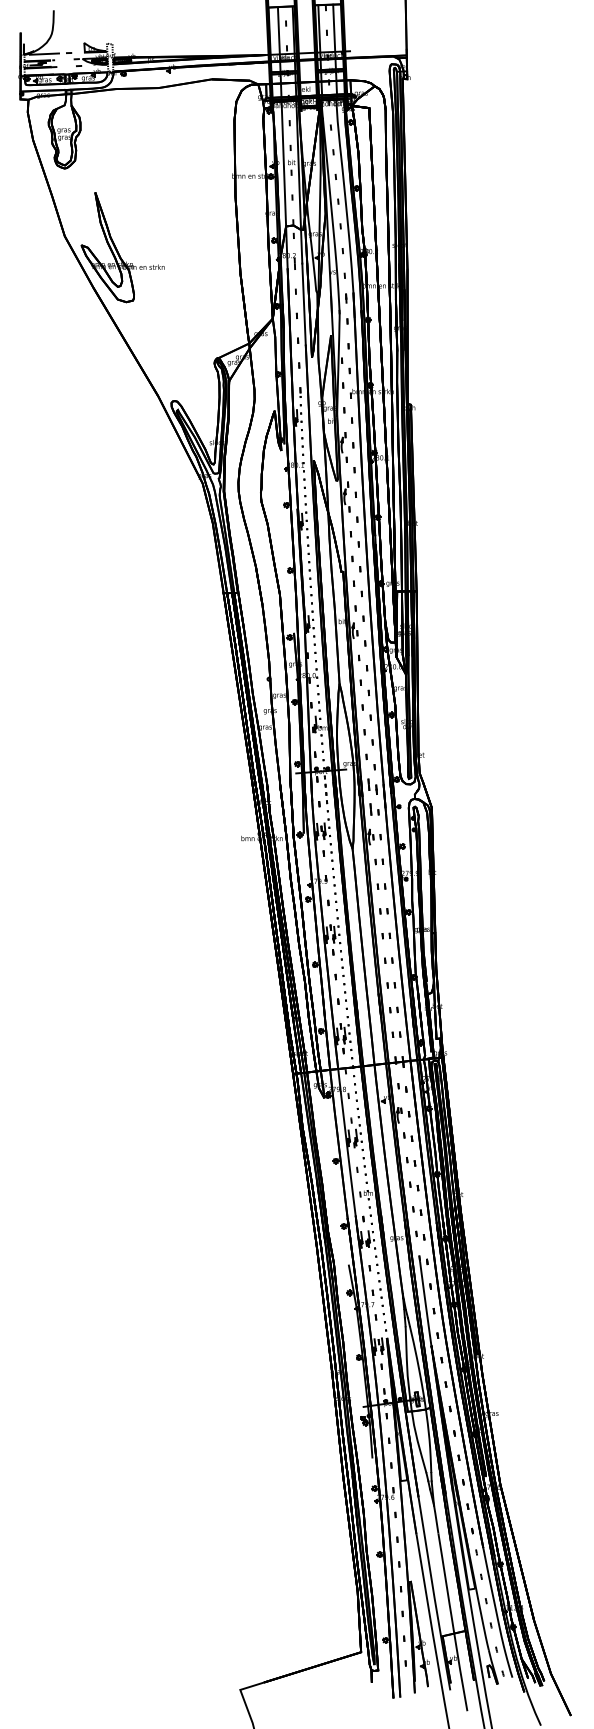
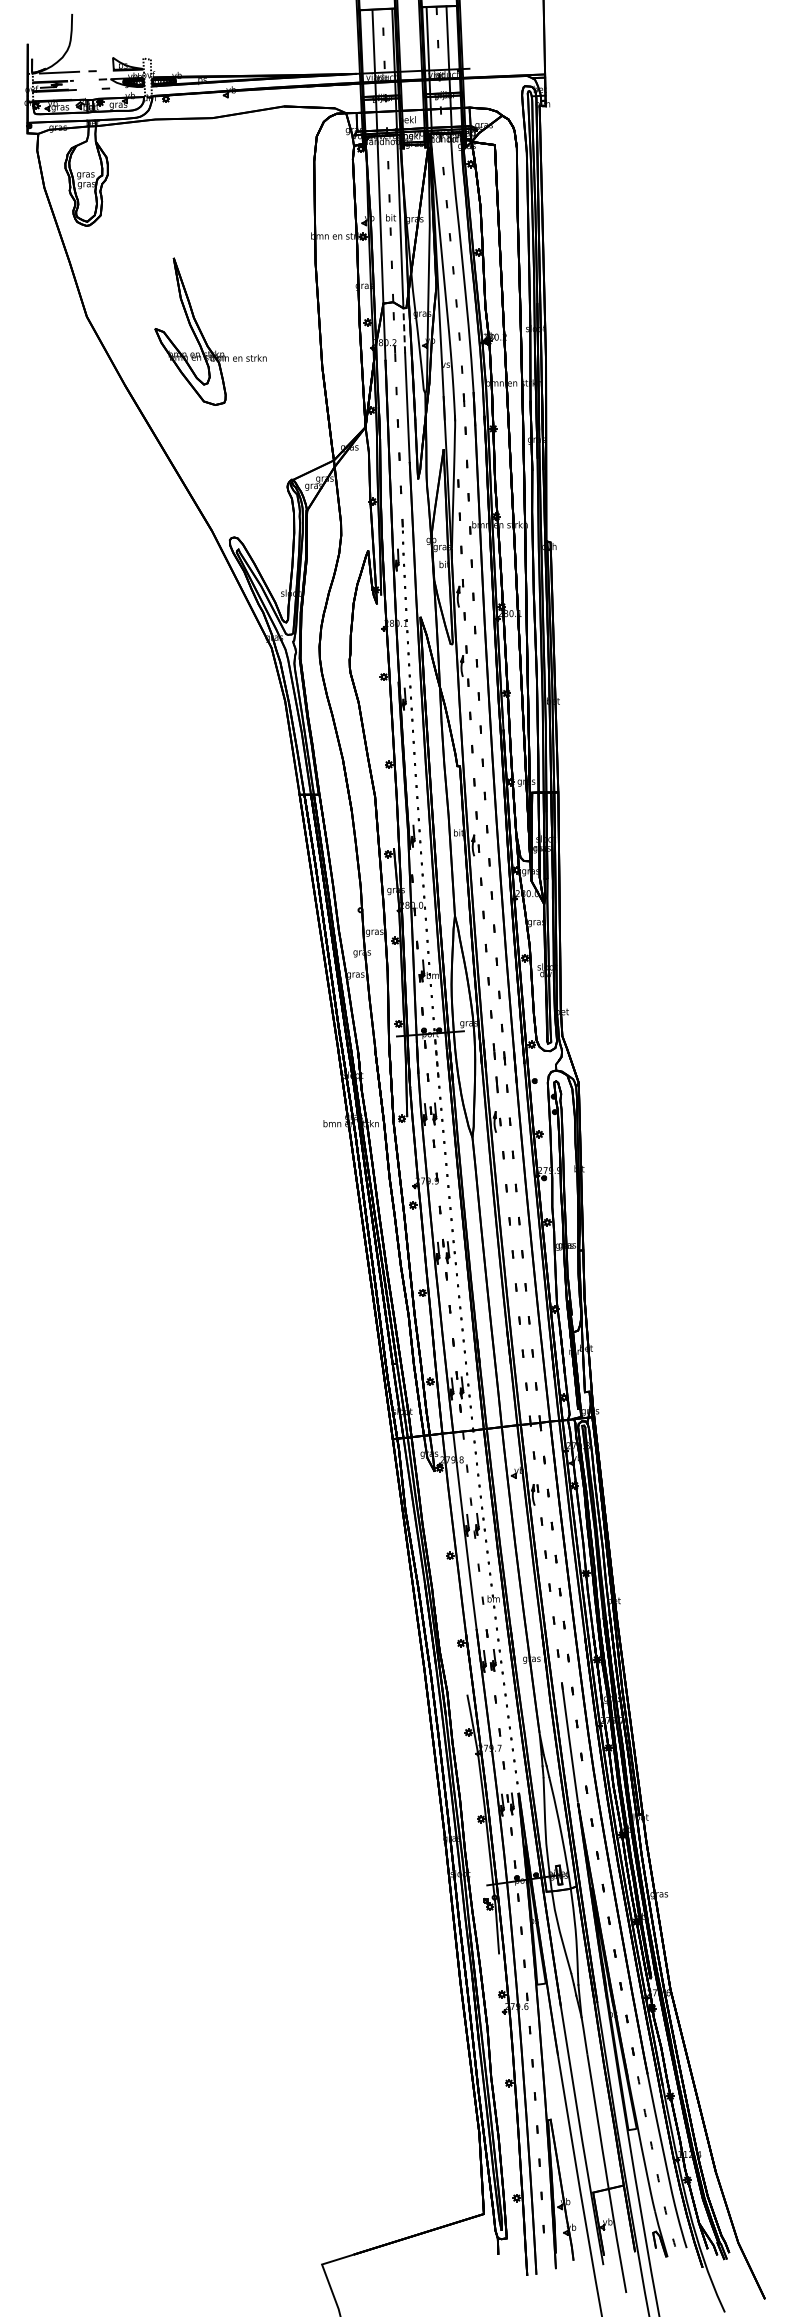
line: (301, 246) -> (404, 330), solid -> dashed
part: (117, 249) -> (203, 334), moved

